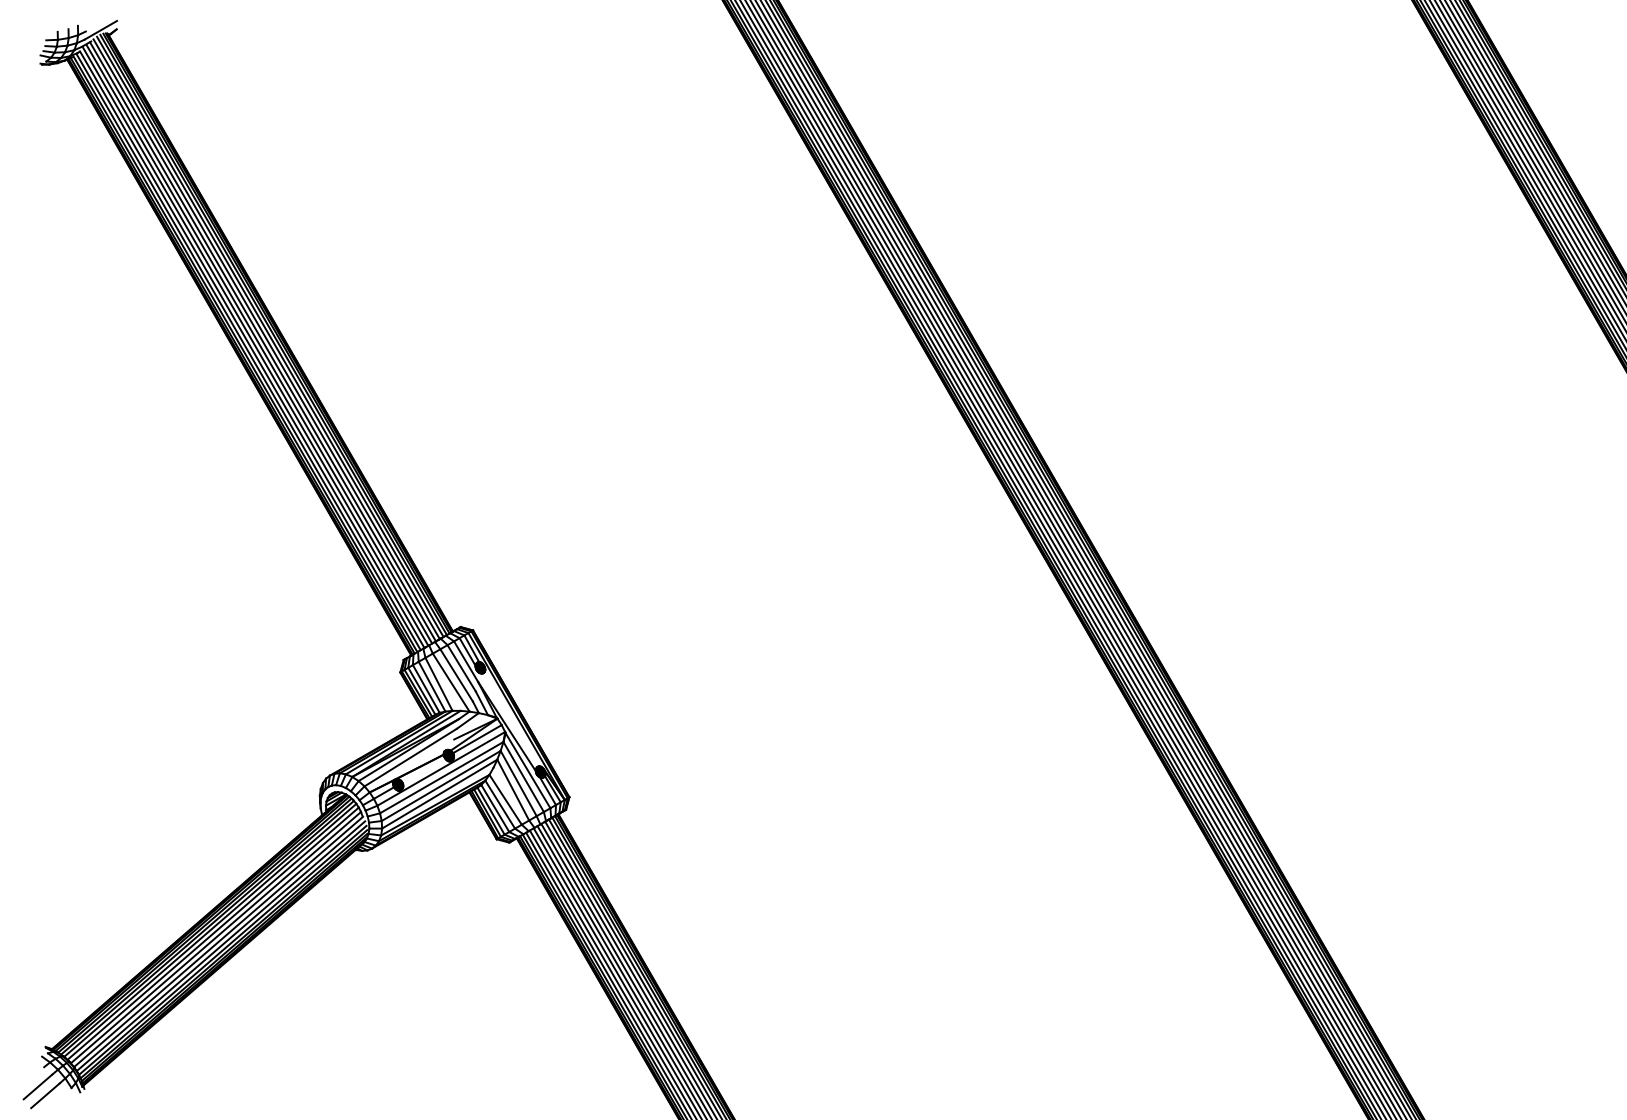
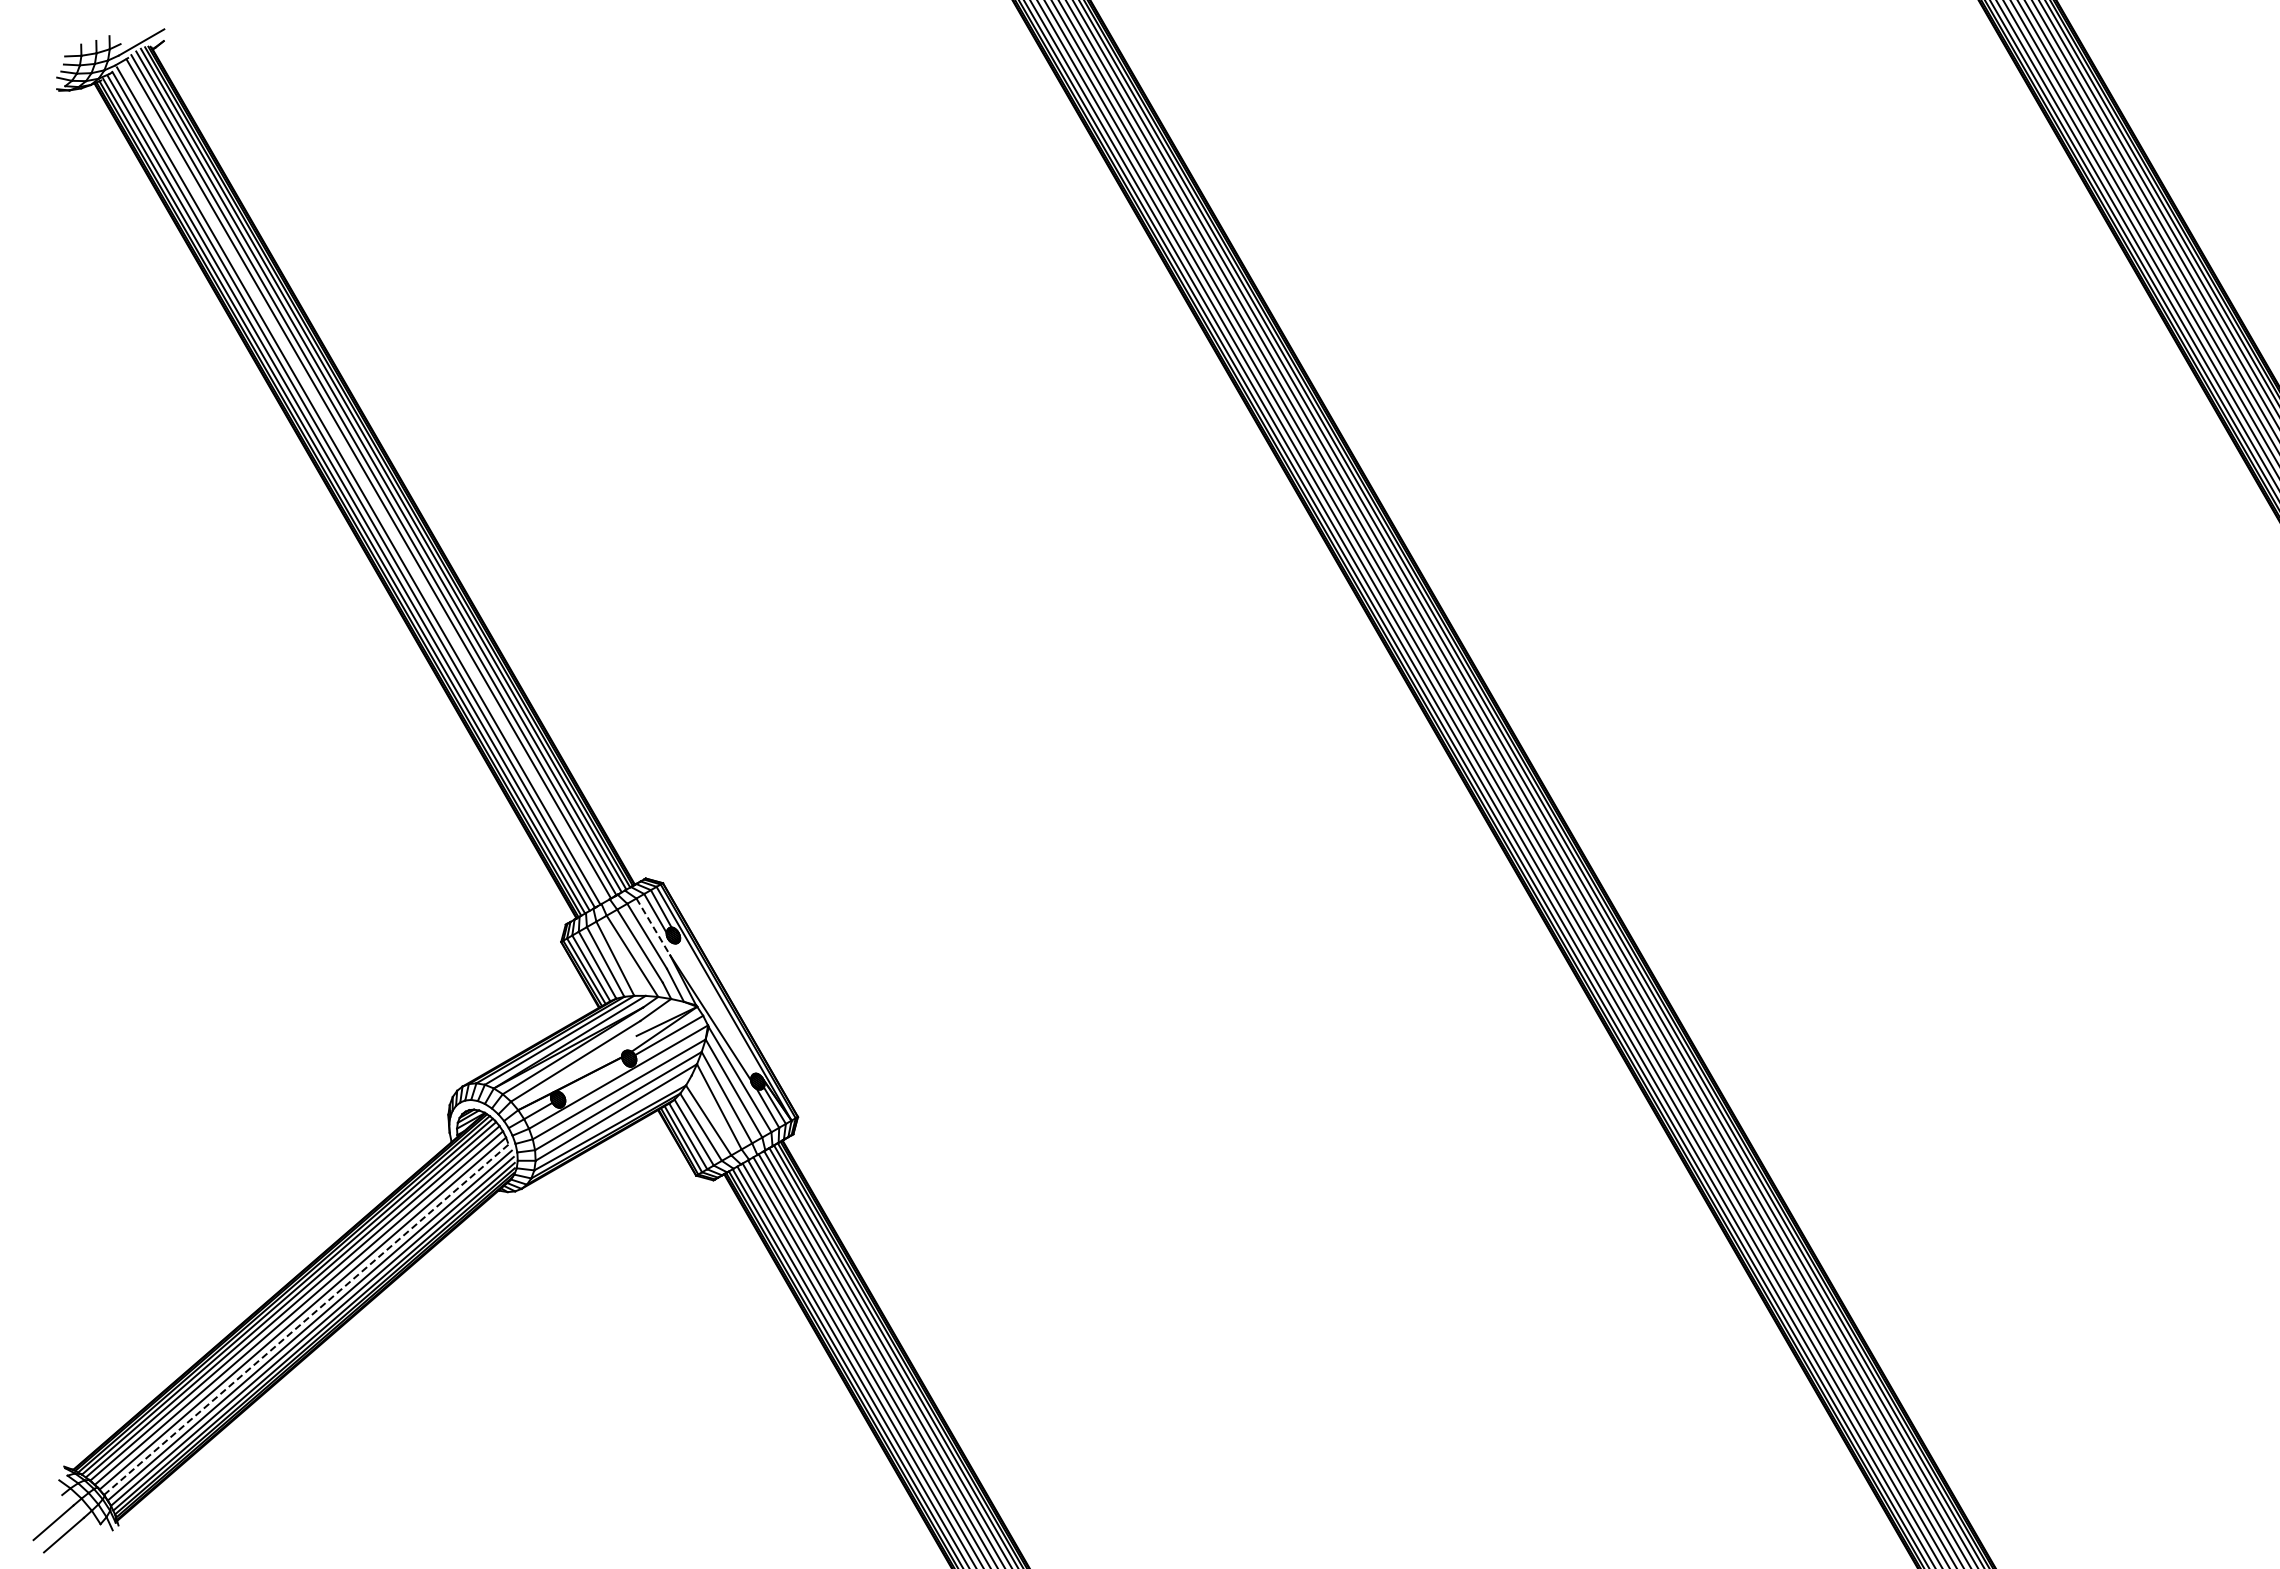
line: (259, 344) -> (363, 482), removed
line: (466, 662) -> (653, 927), solid -> dashed
line: (218, 941) -> (306, 1319), solid -> dashed

